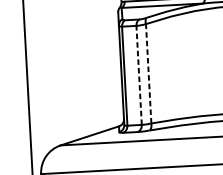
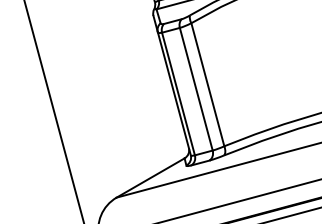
line: (148, 73) -> (207, 84), dashed -> solid
line: (139, 74) -> (196, 88), dashed -> solid

